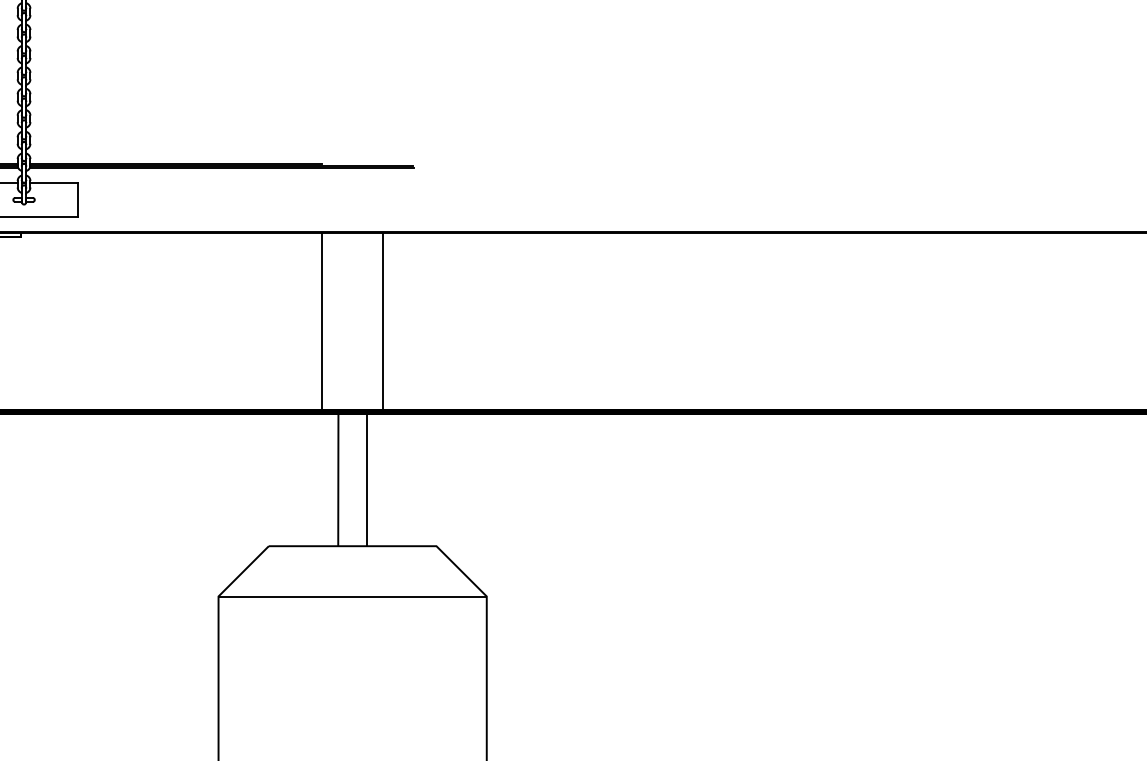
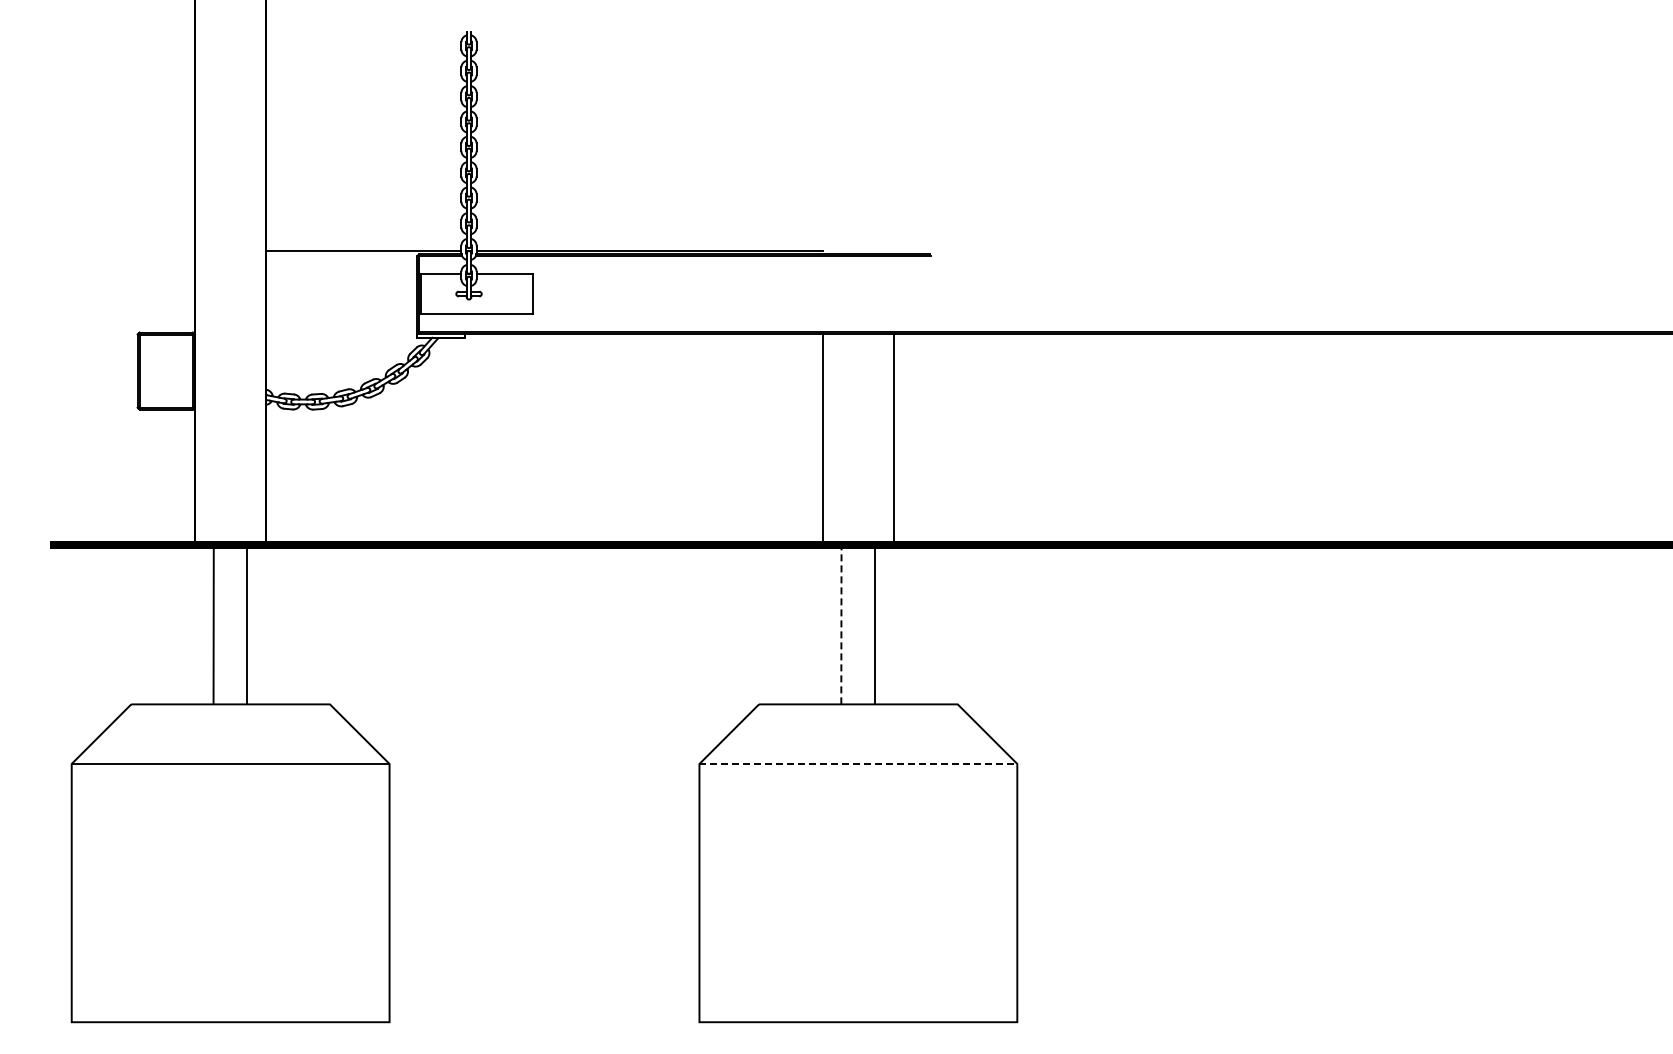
line: (338, 478) -> (841, 624), solid -> dashed
line: (352, 596) -> (858, 763), solid -> dashed

